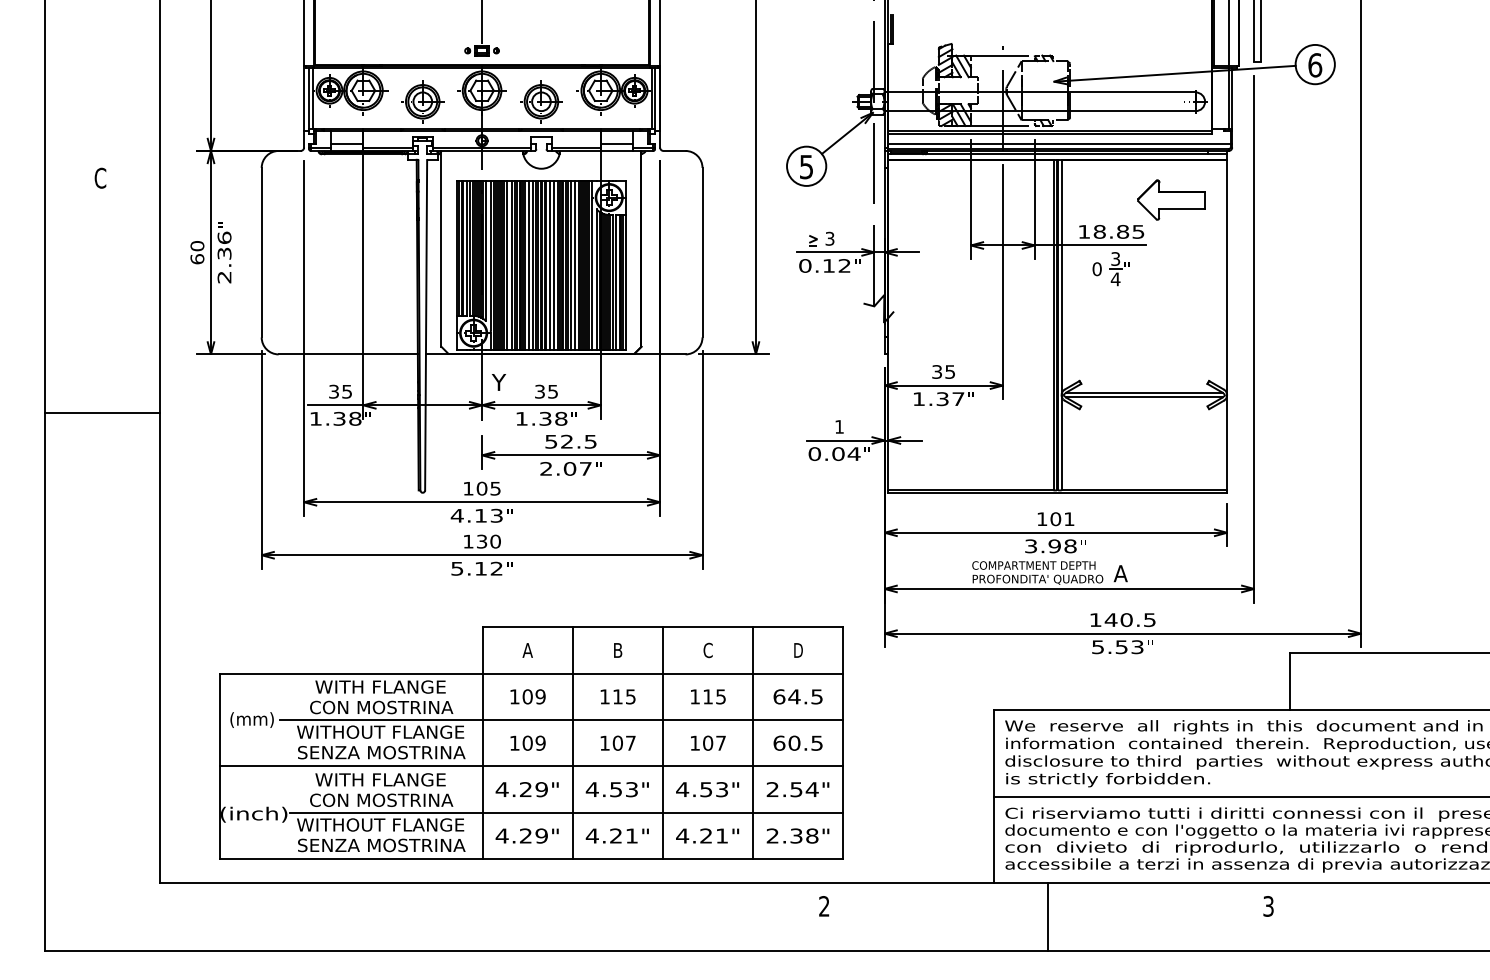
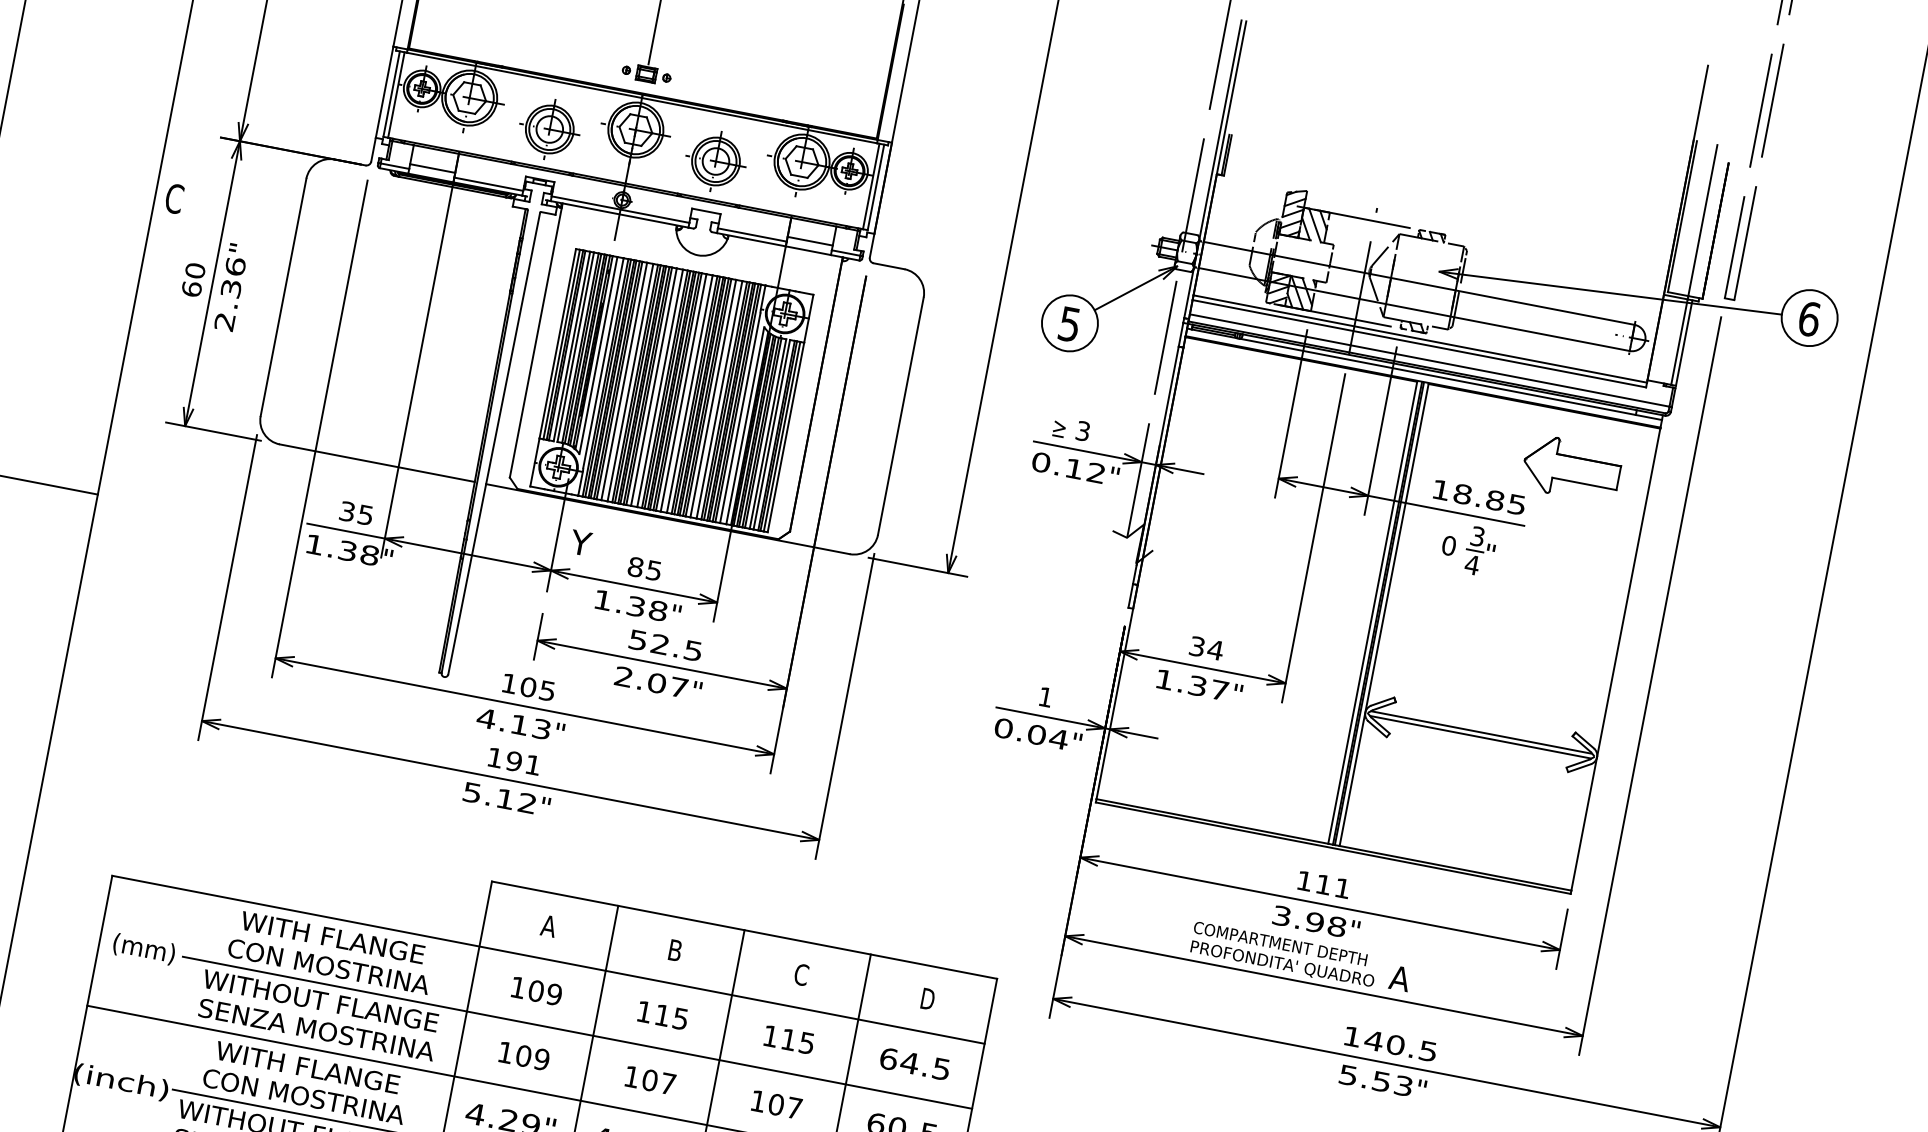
text: (100, 177) -> (174, 197), moved
text: (949, 371) -> (1214, 649), 35 -> 34
text: (540, 391) -> (636, 566), 35 -> 85
text: (1055, 519) -> (1323, 885), 101 -> 111
text: (488, 541) -> (523, 762), 130 -> 191

